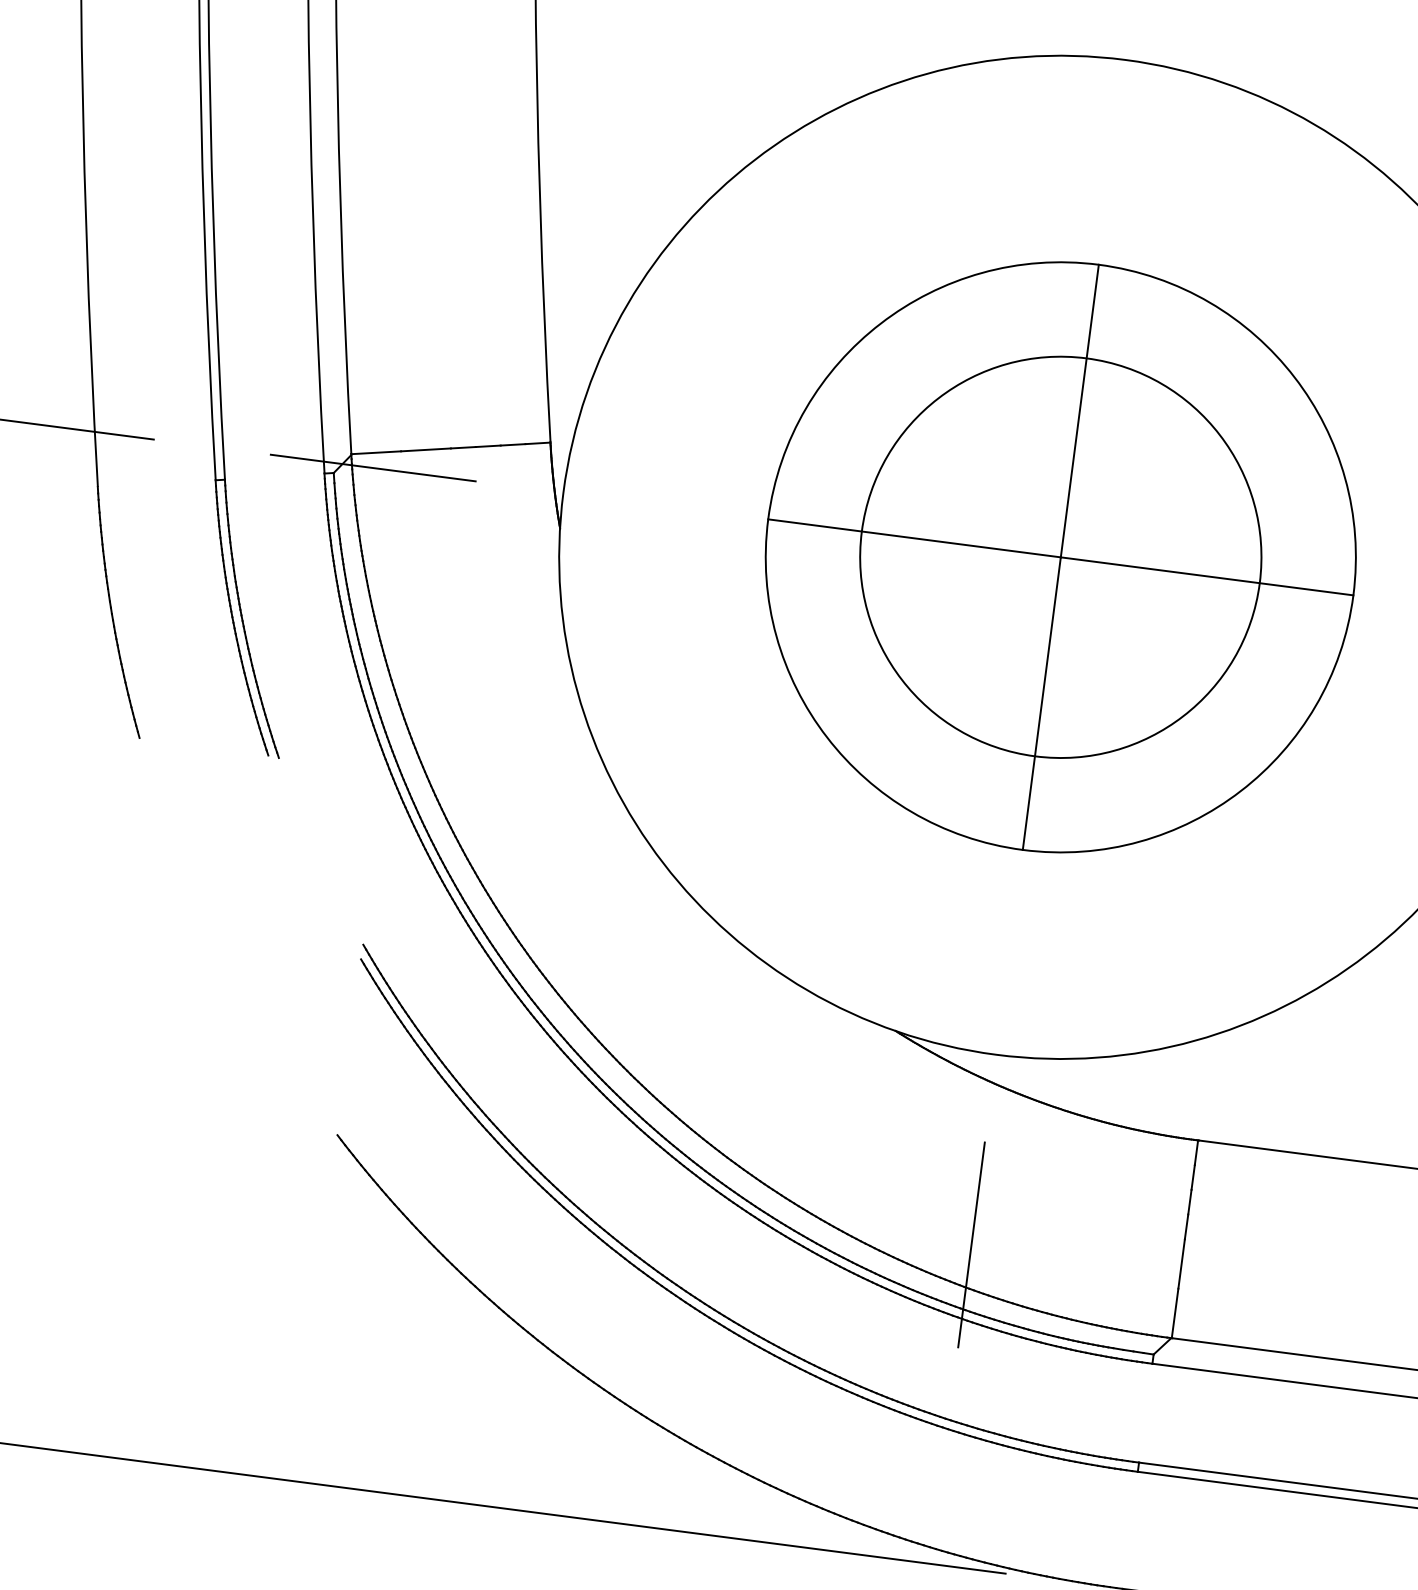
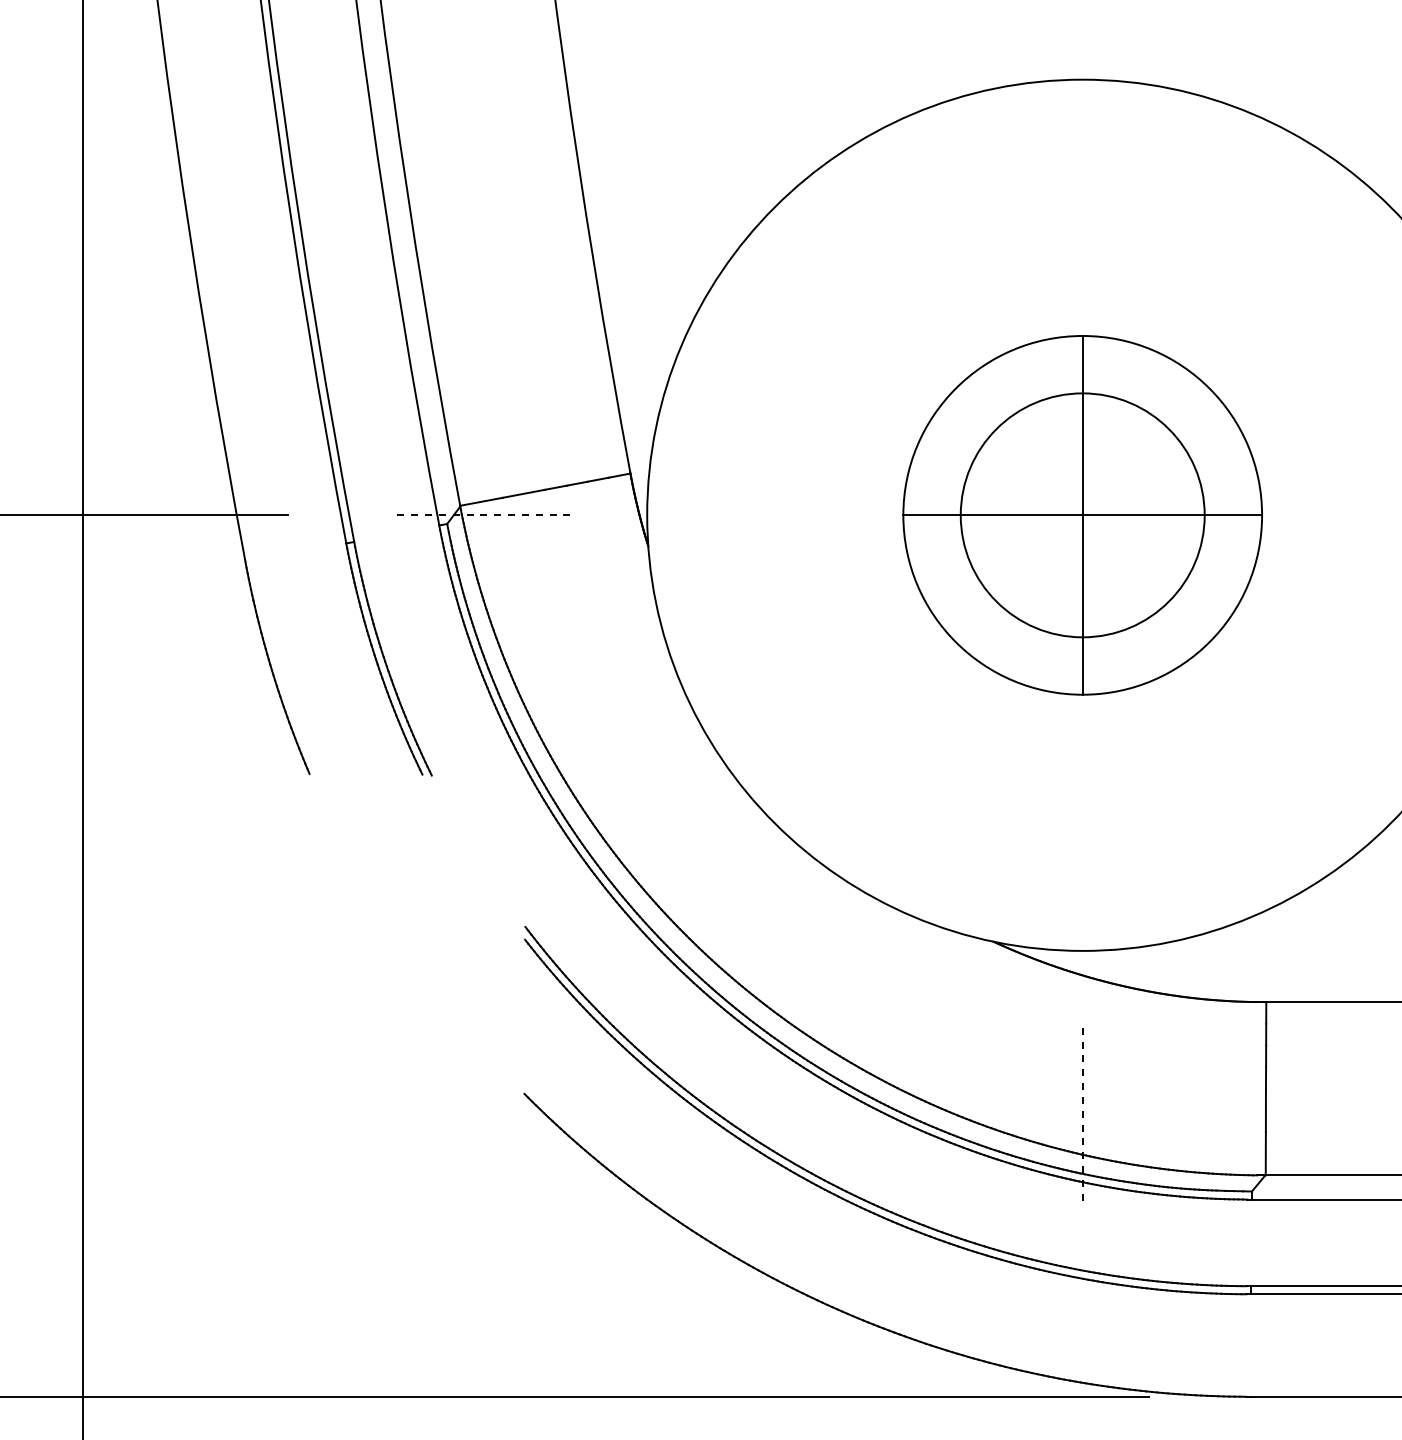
line: (373, 468) -> (480, 515), solid -> dashed
part: (1060, 557) -> (1082, 515), size x0.7
line: (971, 1244) -> (1082, 1117), solid -> dashed

